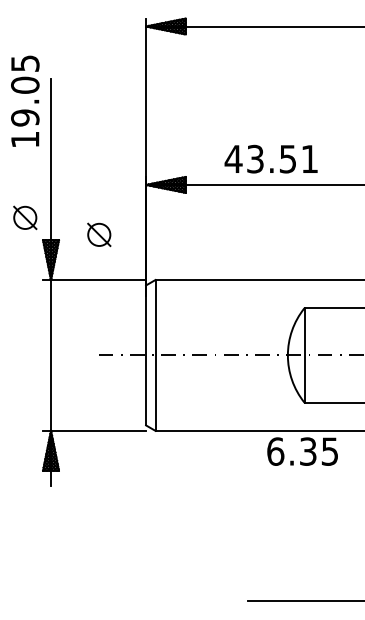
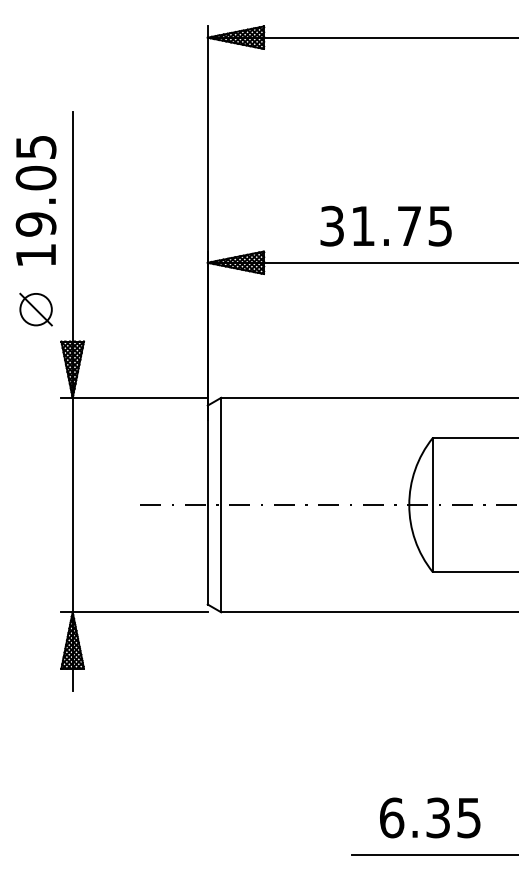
text: (25, 100) -> (36, 199), moved
text: (270, 158) -> (384, 225), 43.51 -> 31.75
part: (99, 234) -> (141, 333), removed
text: (302, 451) -> (430, 817), moved

